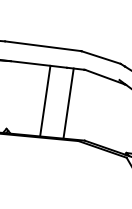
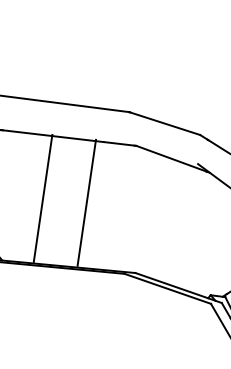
line: (45, 100) -> (43, 197), moved
line: (68, 103) -> (86, 202), moved

